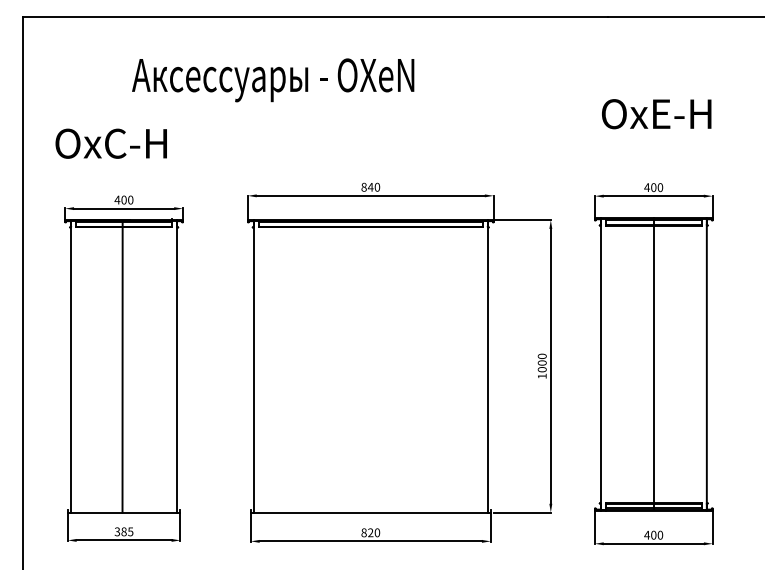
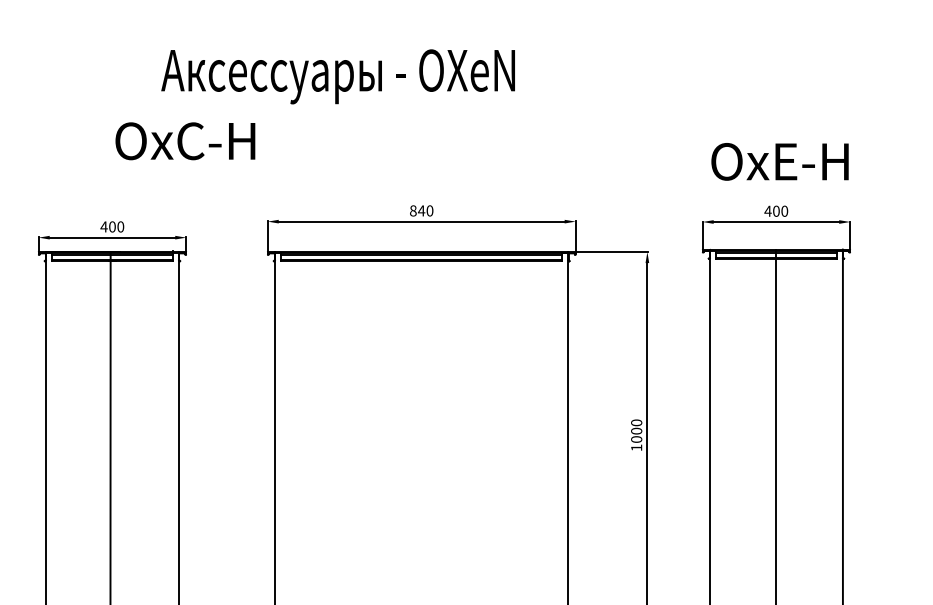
text: (273, 80) -> (338, 77), moved
text: (656, 114) -> (779, 162), moved
text: (110, 143) -> (184, 140), moved

